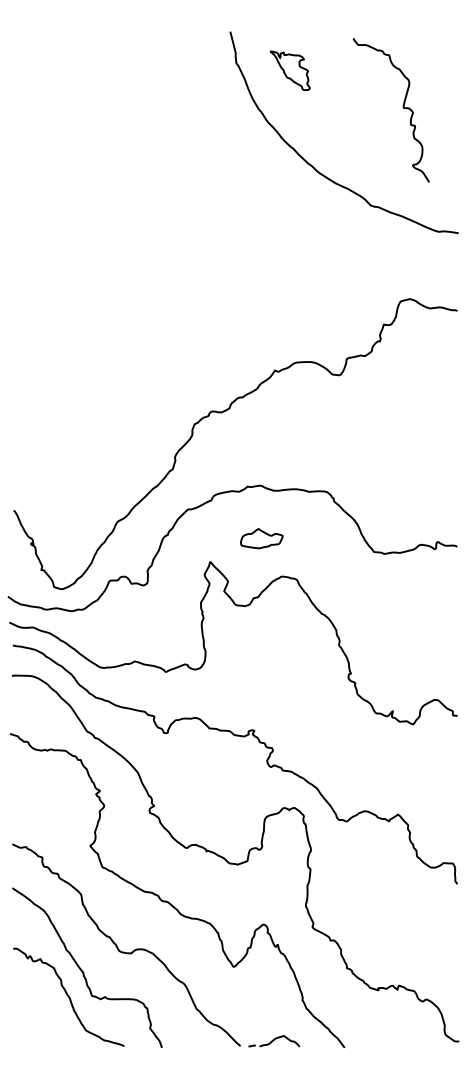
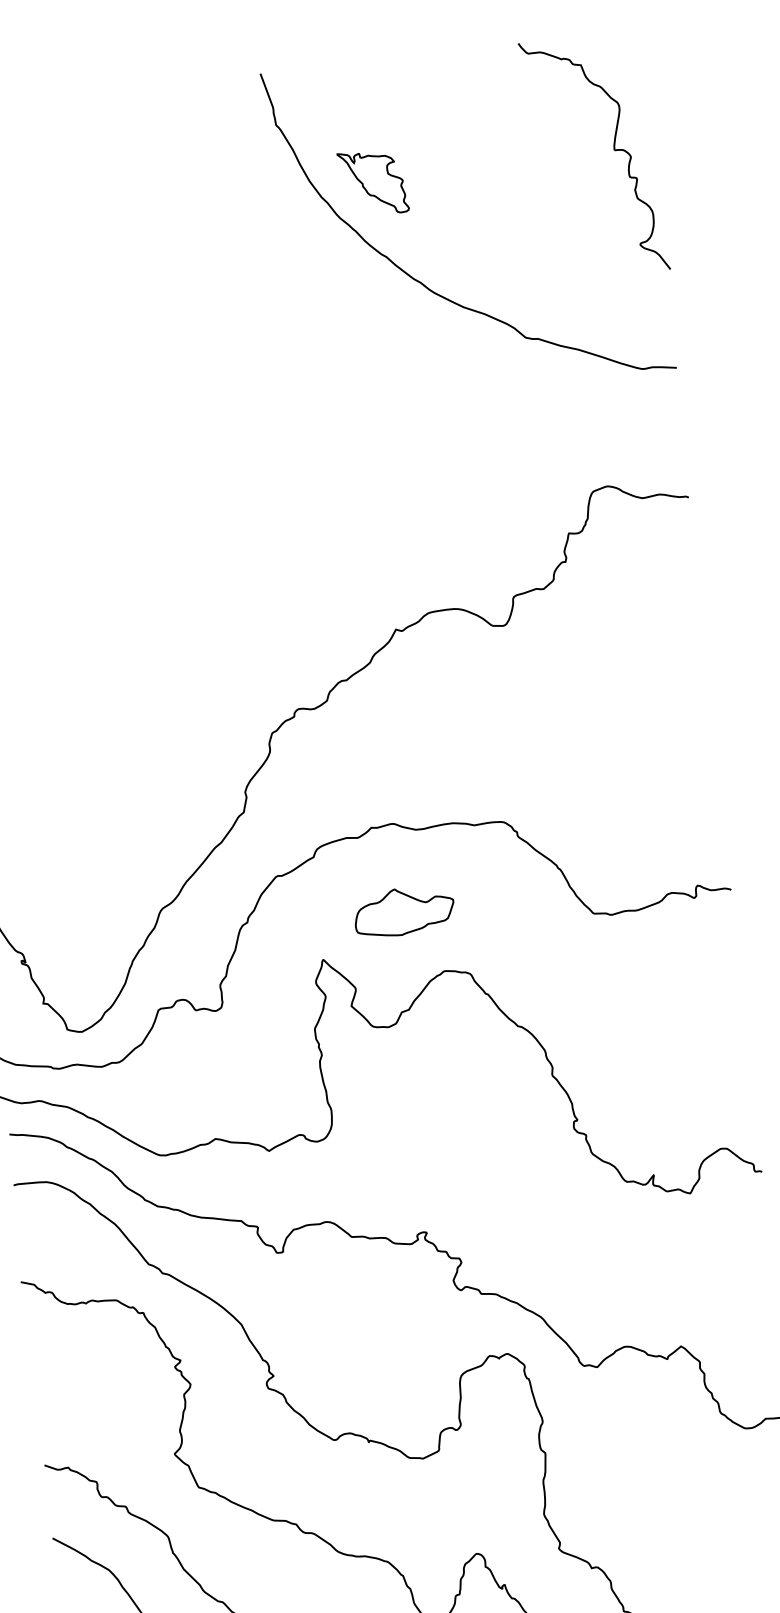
part: (290, 70) -> (373, 182), moved
curve: (402, 107) -> (612, 149), moved
part: (261, 538) -> (403, 911), size x1.43

